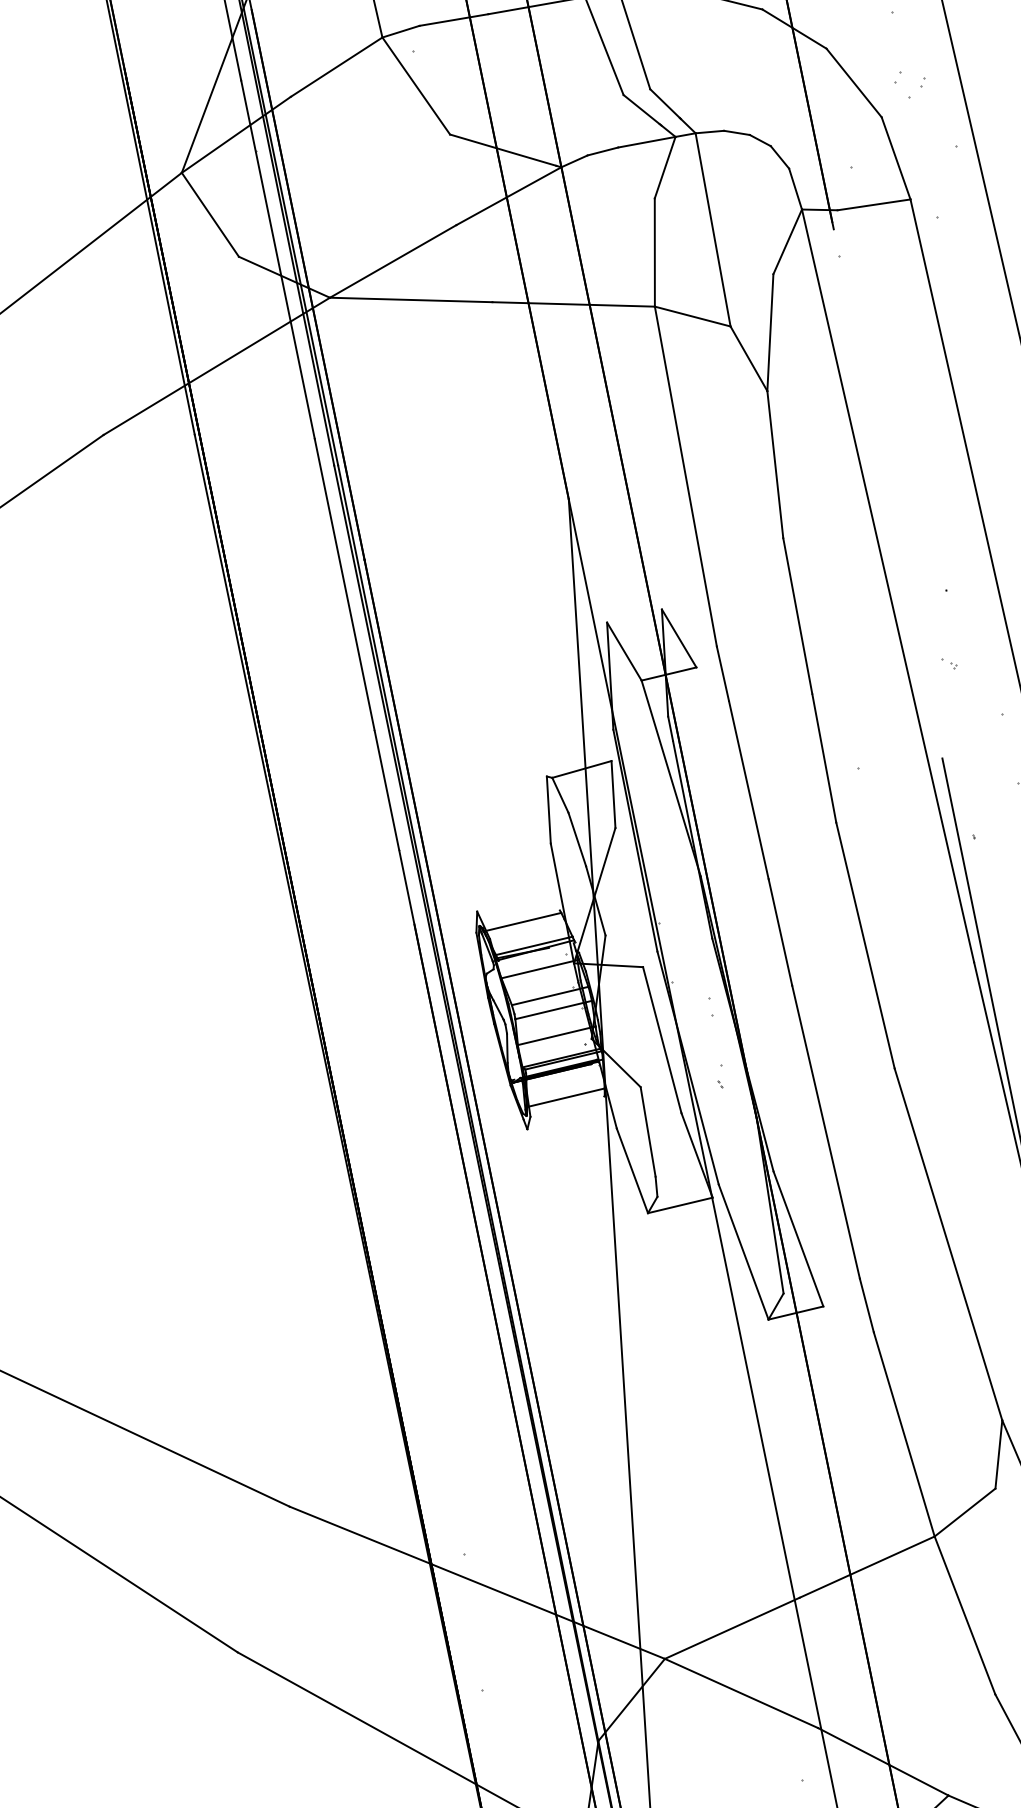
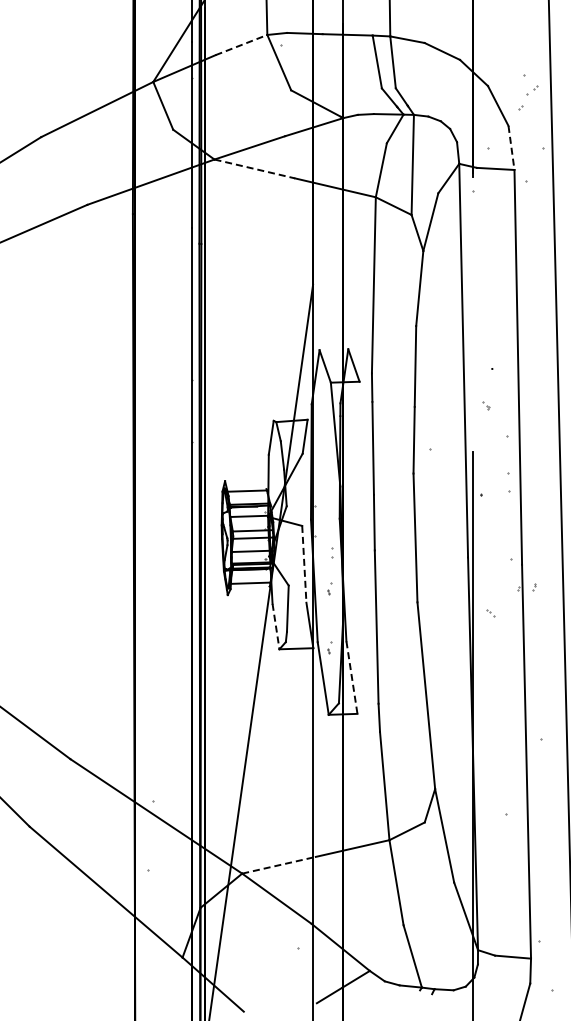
line: (336, 67) -> (241, 45), solid -> dashed
part: (917, 88) -> (532, 90), moved
line: (896, 159) -> (511, 148), solid -> dashed
line: (412, 300) -> (255, 169), solid -> dashed
line: (662, 1040) -> (304, 564), solid -> dashed
line: (633, 1170) -> (276, 626), solid -> dashed
part: (743, 1189) -> (329, 647), added
line: (797, 1238) -> (351, 677), solid -> dashed
line: (733, 1628) -> (279, 865), solid -> dashed

